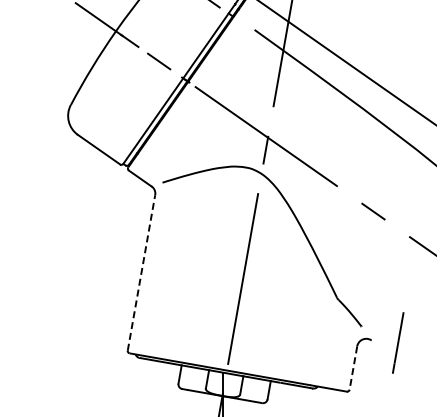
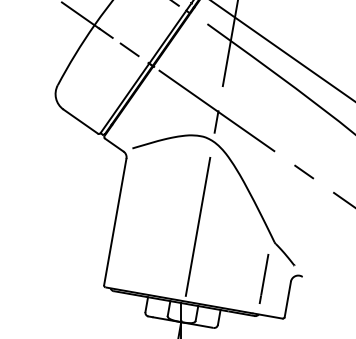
line: (141, 273) -> (115, 222), dashed -> solid
line: (398, 342) -> (264, 278), moved
line: (353, 368) -> (287, 299), dashed -> solid

